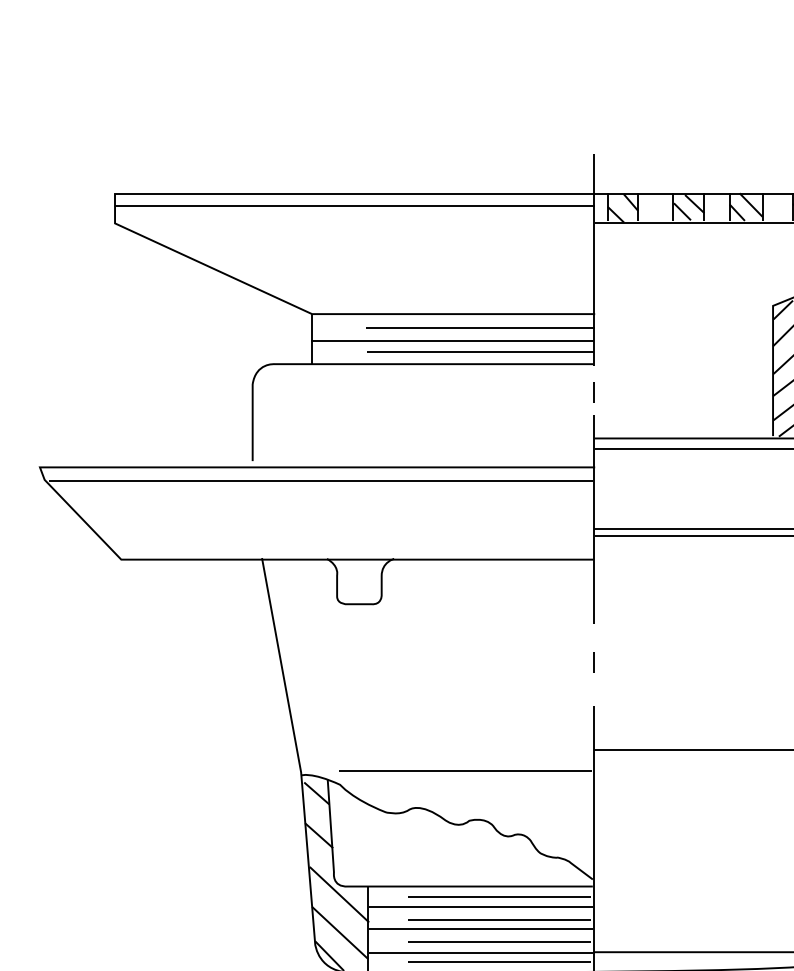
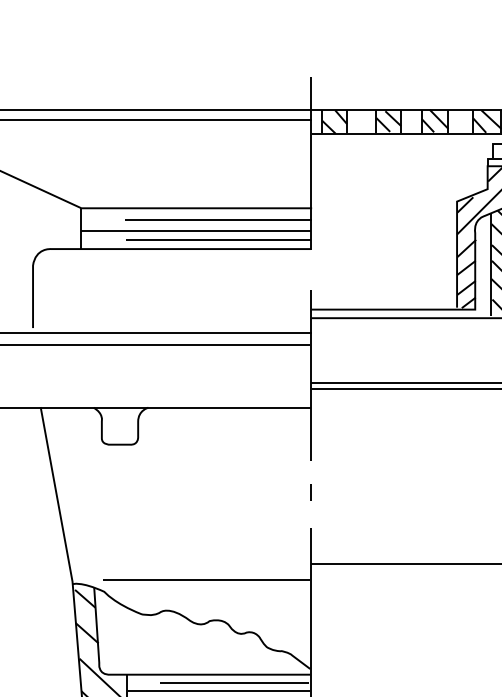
line: (593, 392) -> (310, 272), removed

